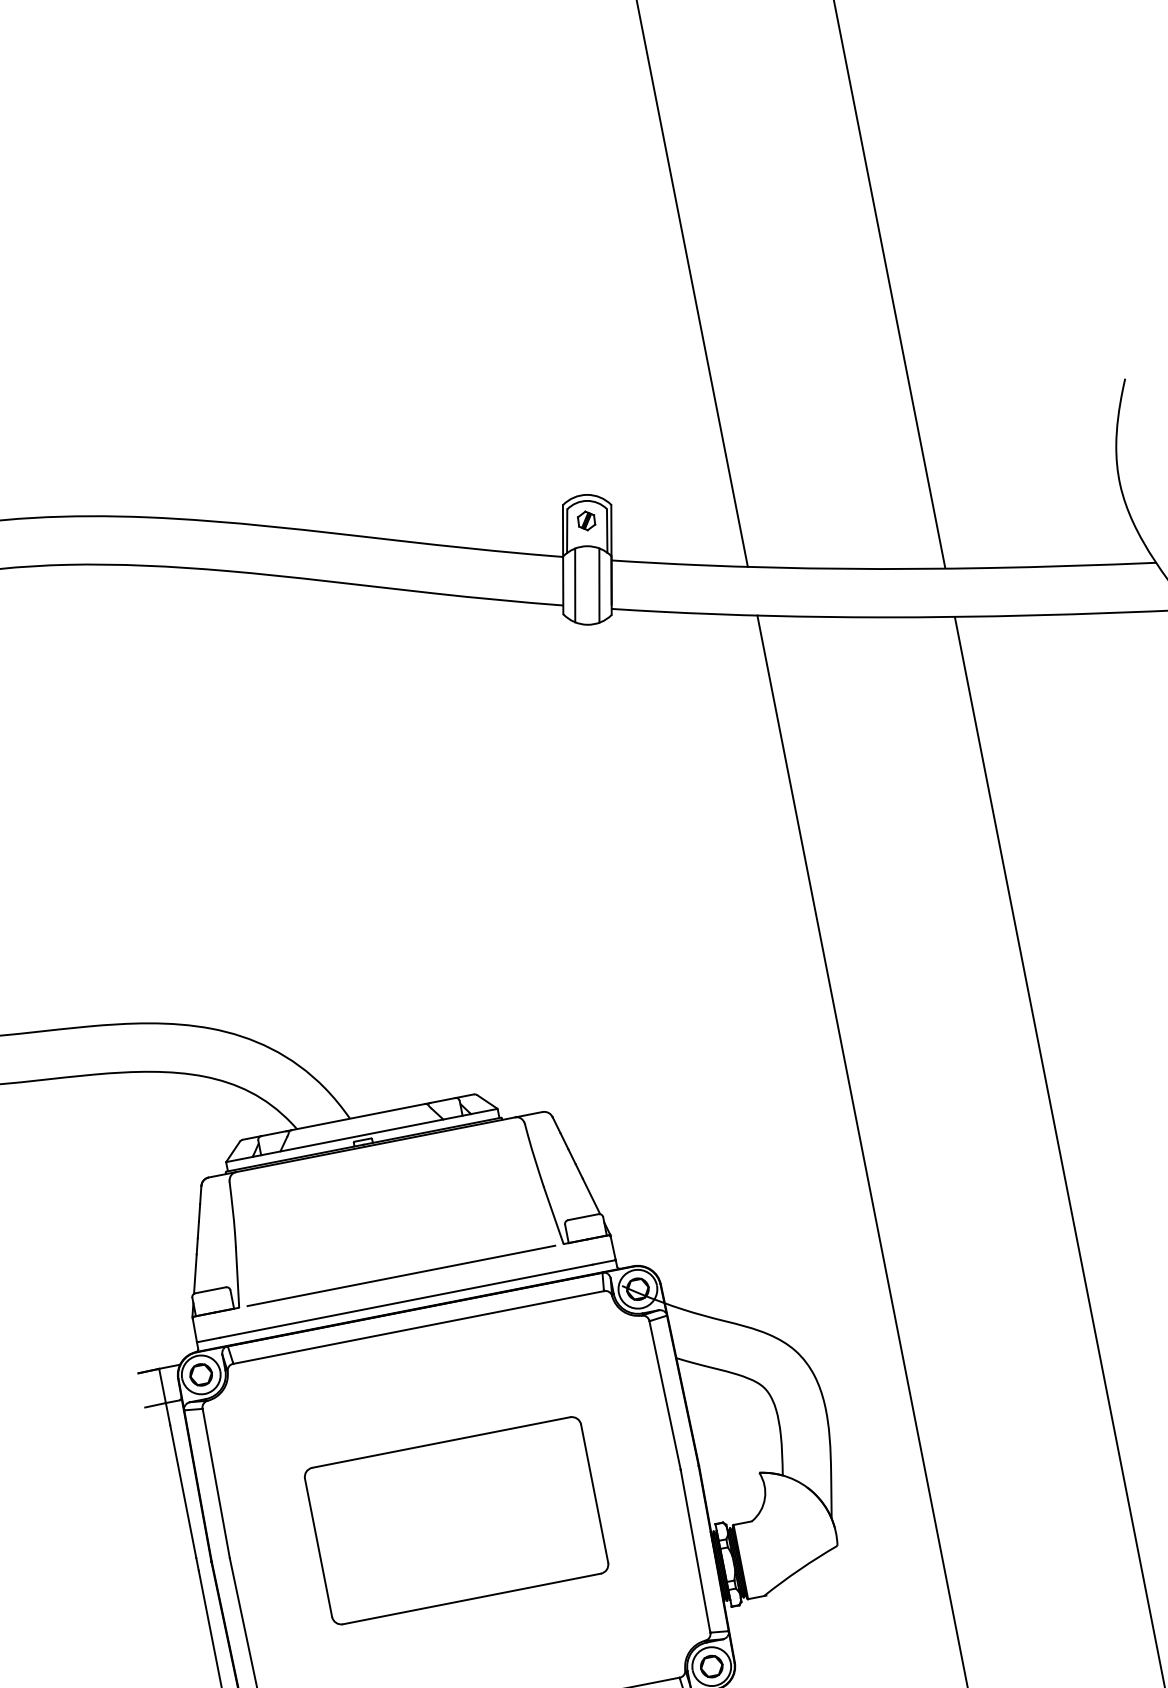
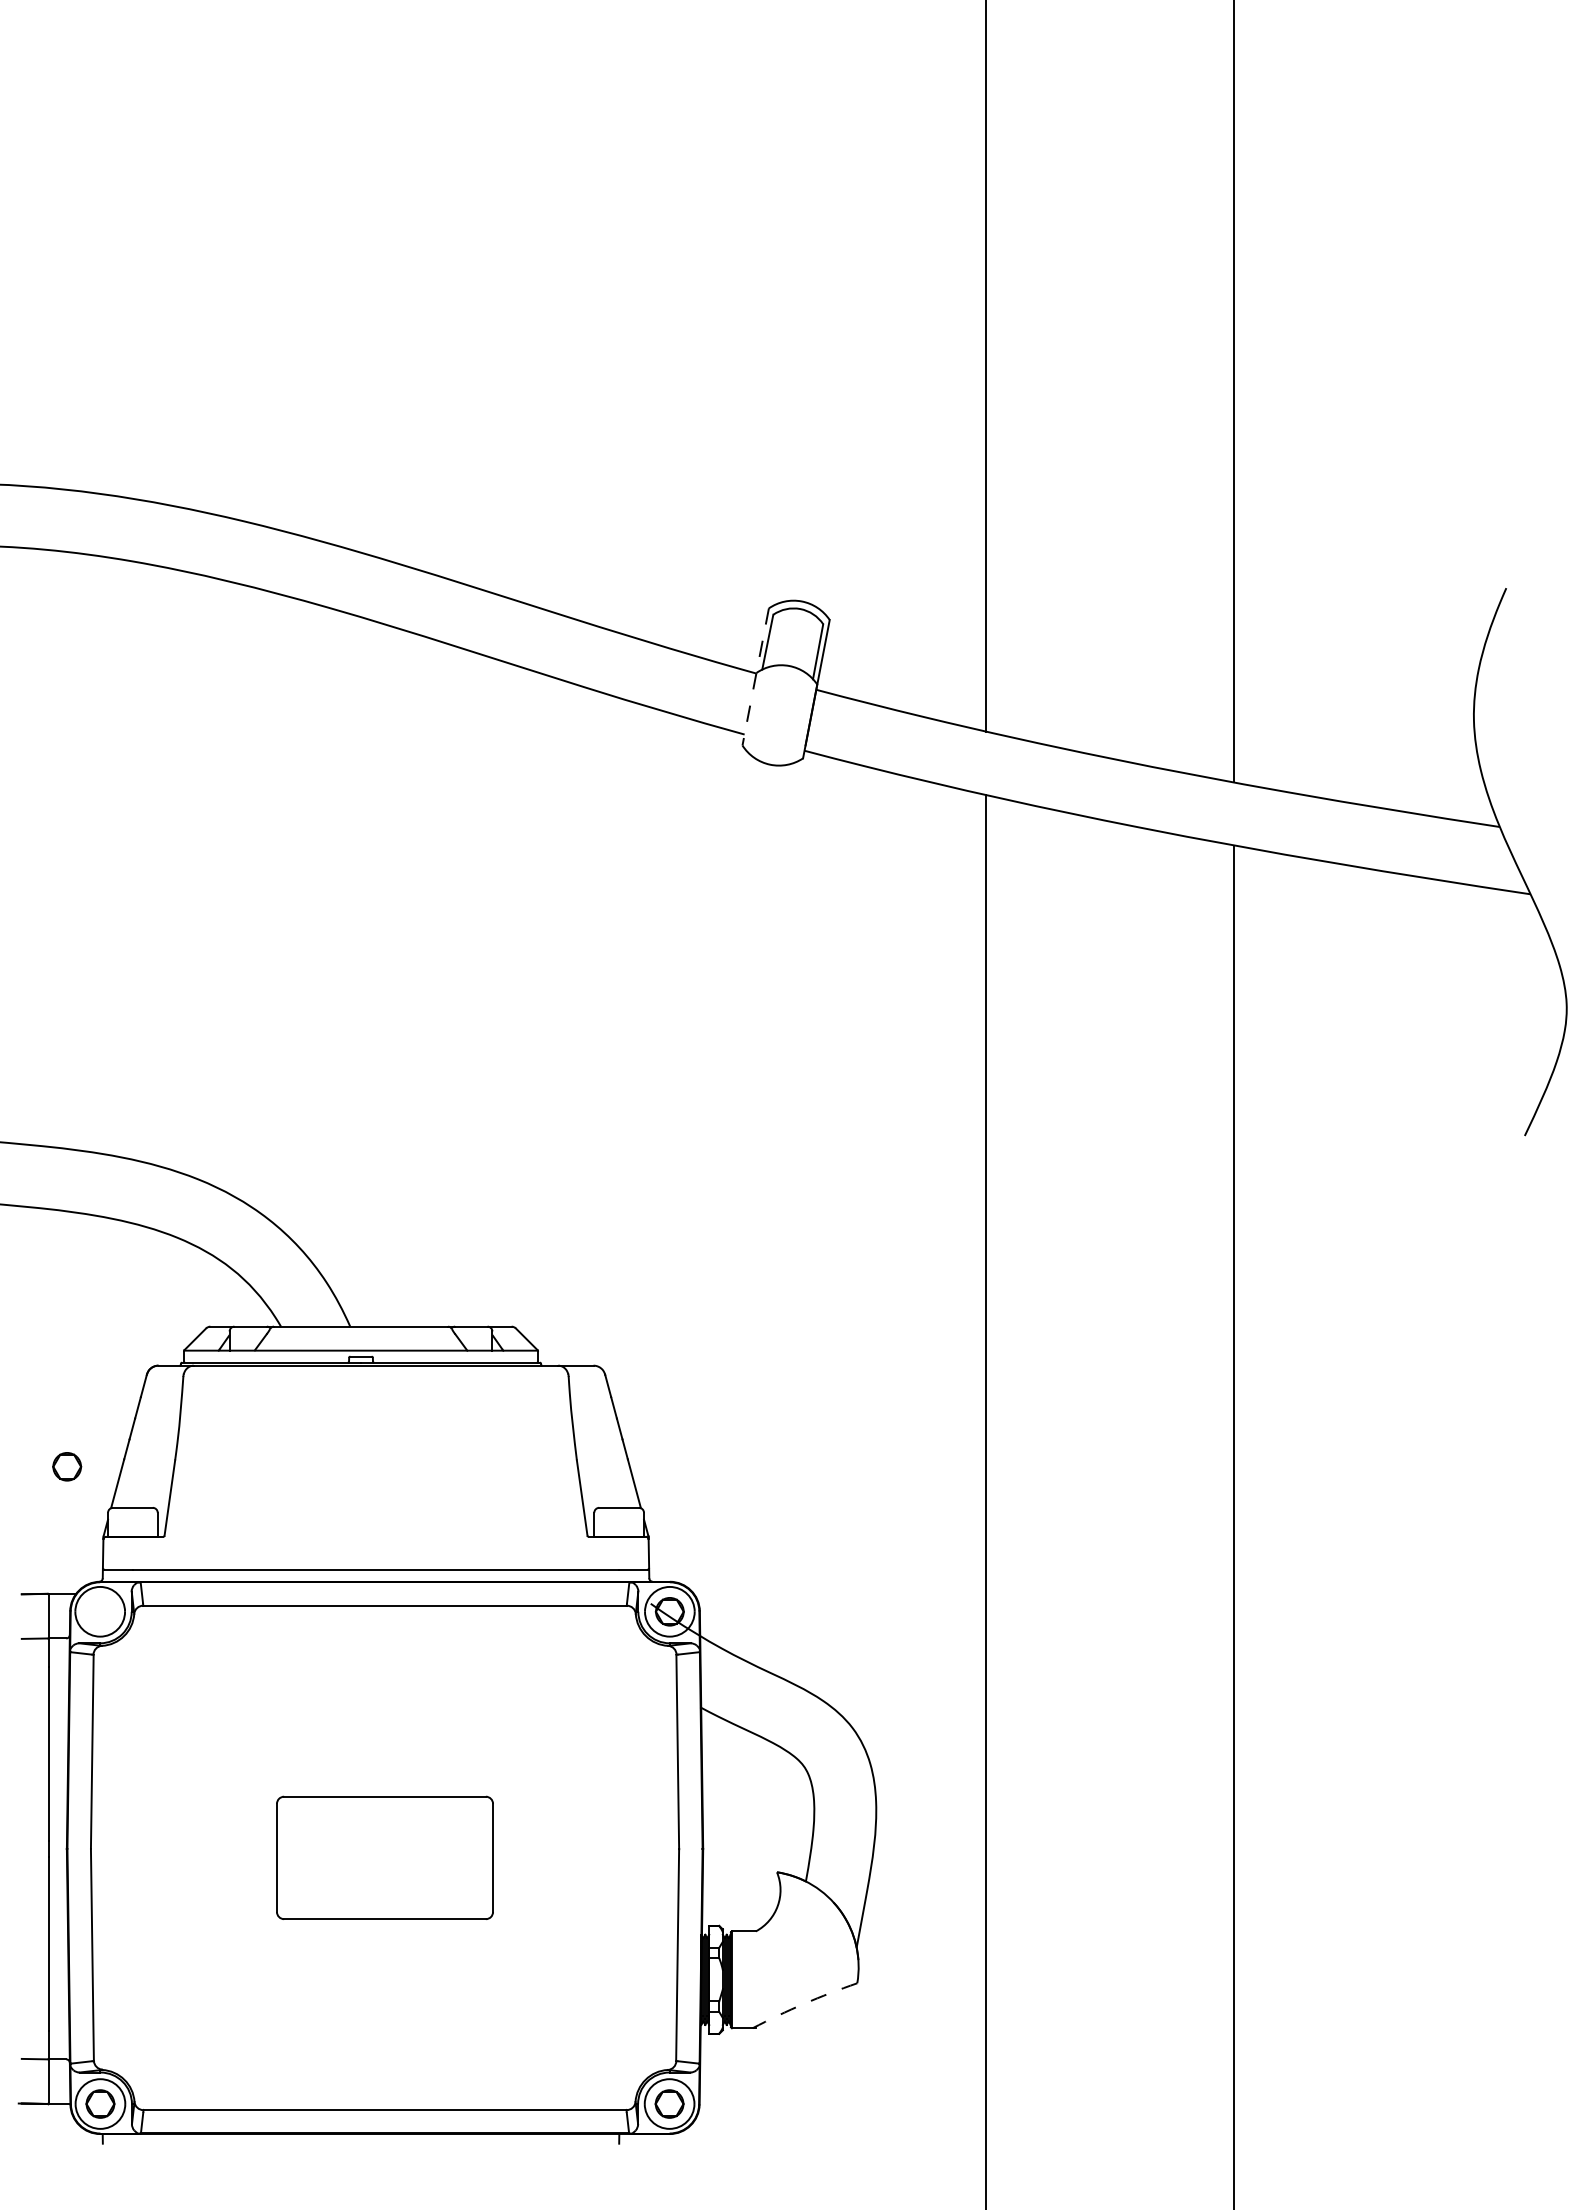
part: (586, 521) -> (794, 634), removed
line: (562, 559) -> (755, 676), solid -> dashed
line: (575, 584) -> (764, 711), removed
line: (599, 585) -> (794, 718), removed
line: (400, 1275) -> (375, 1536), removed
part: (201, 1374) -> (67, 1466), moved
part: (456, 1520) -> (384, 1857), size x0.6
arc: (800, 1569) -> (804, 2003), solid -> dashed

